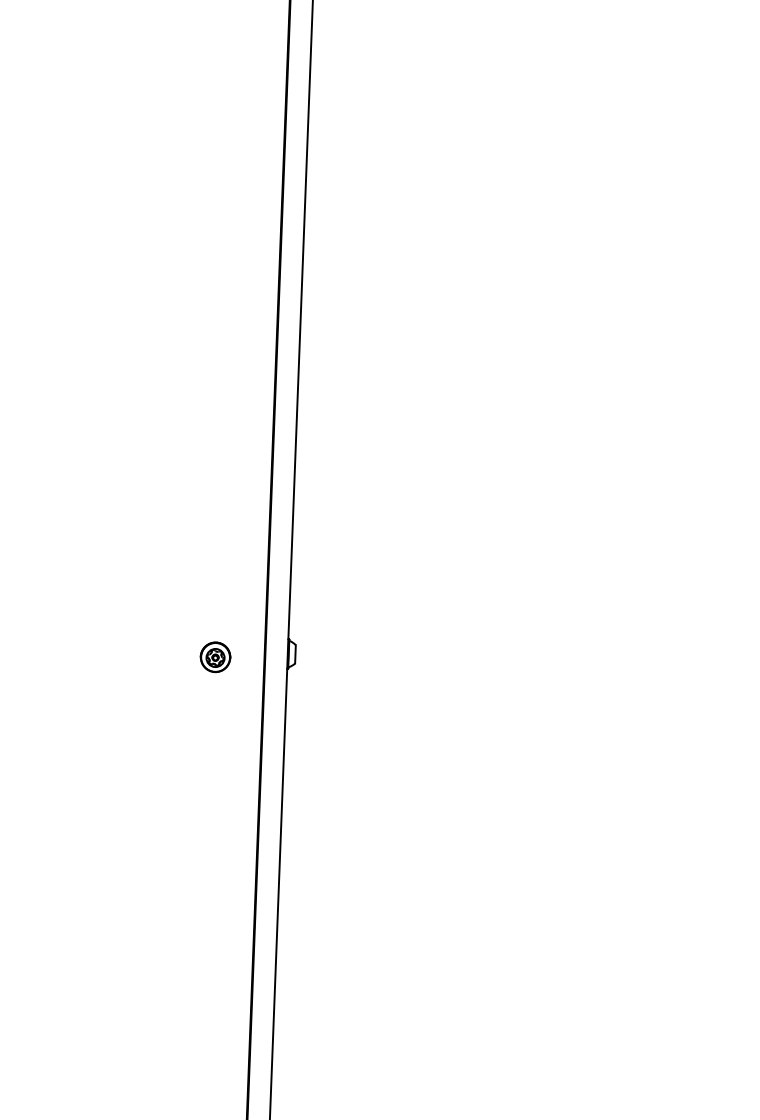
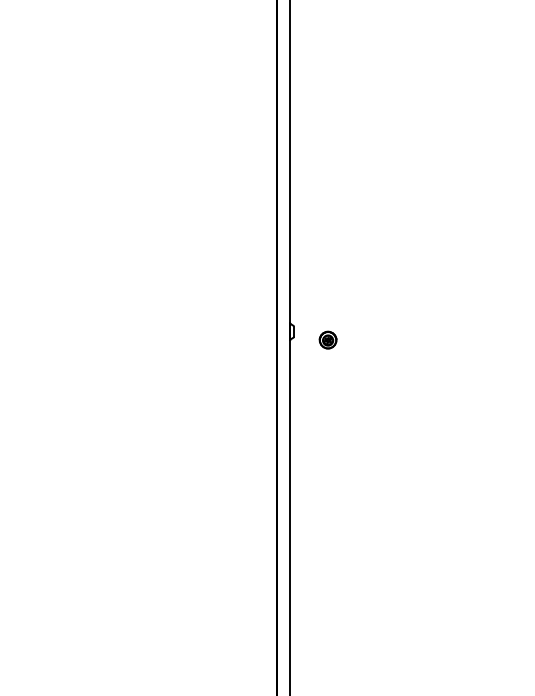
part: (214, 656) -> (327, 339), moved

